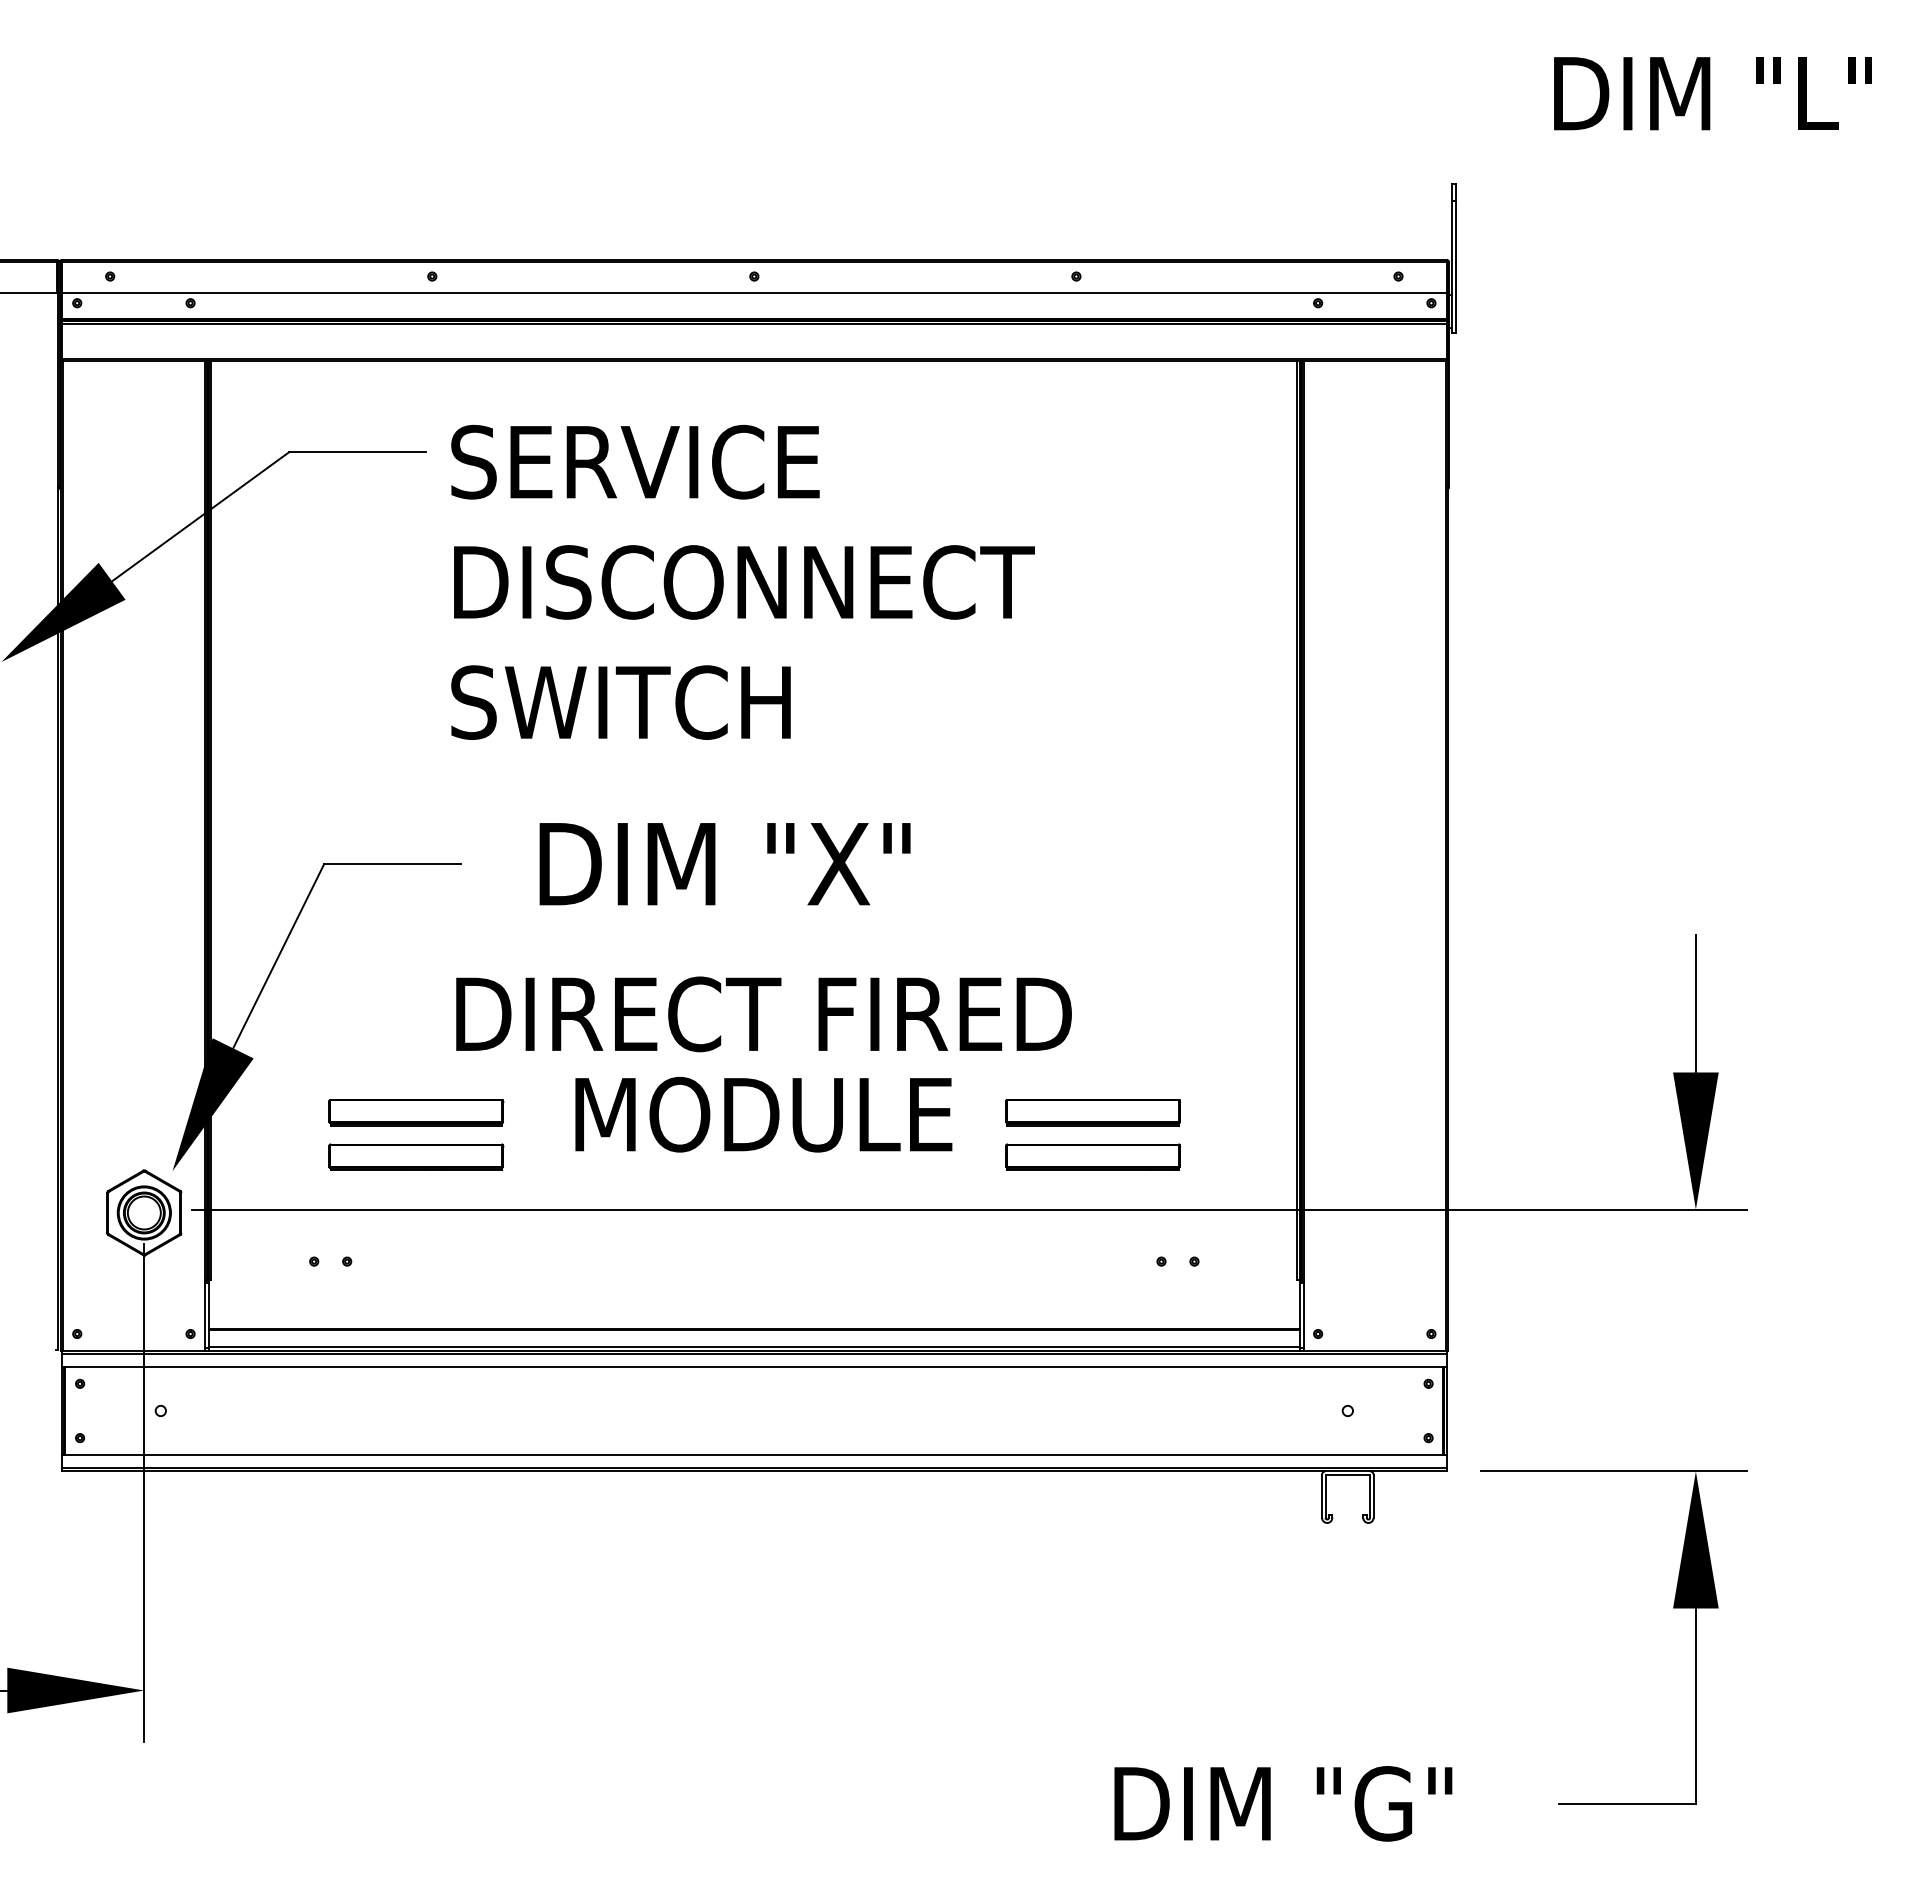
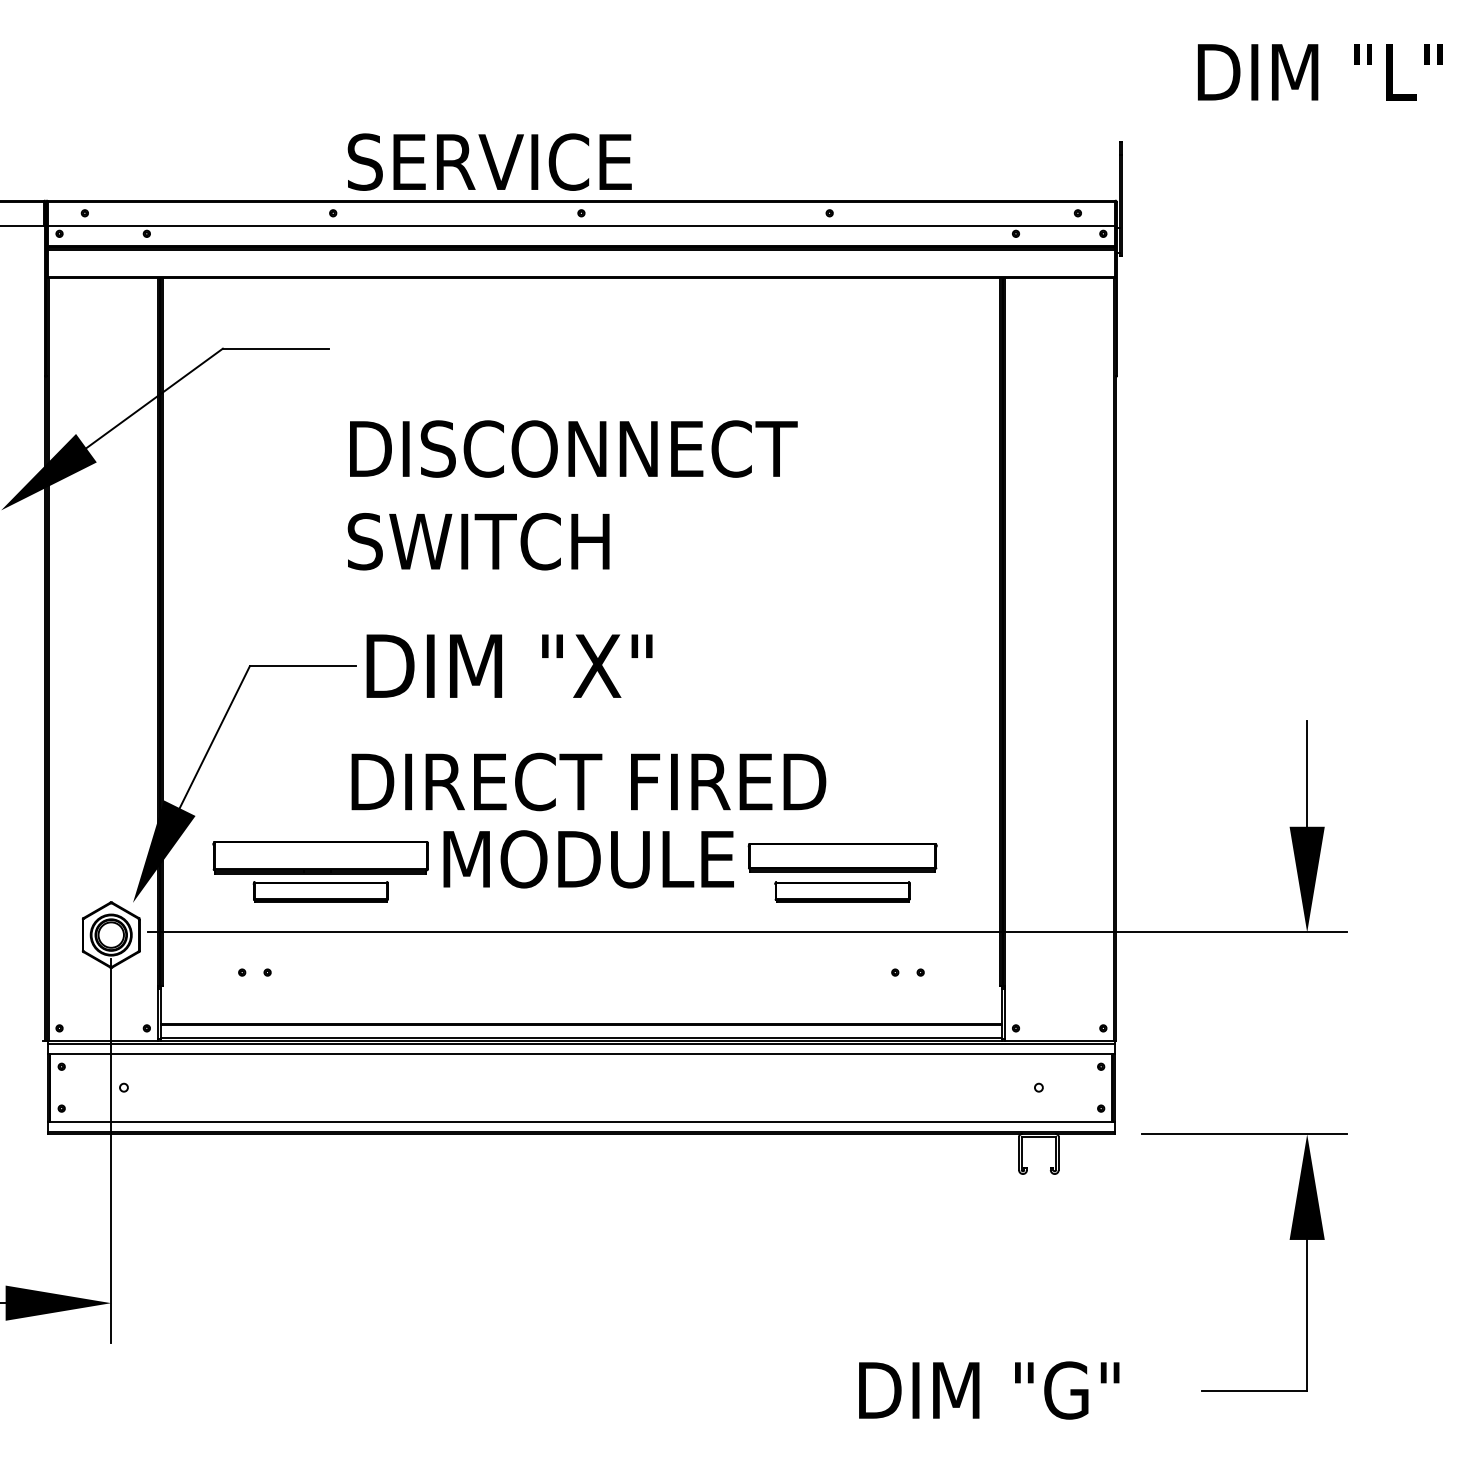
text: (635, 461) -> (489, 161), moved
text: (724, 864) -> (509, 666), moved
part: (416, 1112) -> (321, 857), size x1.6
part: (1092, 1112) -> (842, 857), size x1.4

